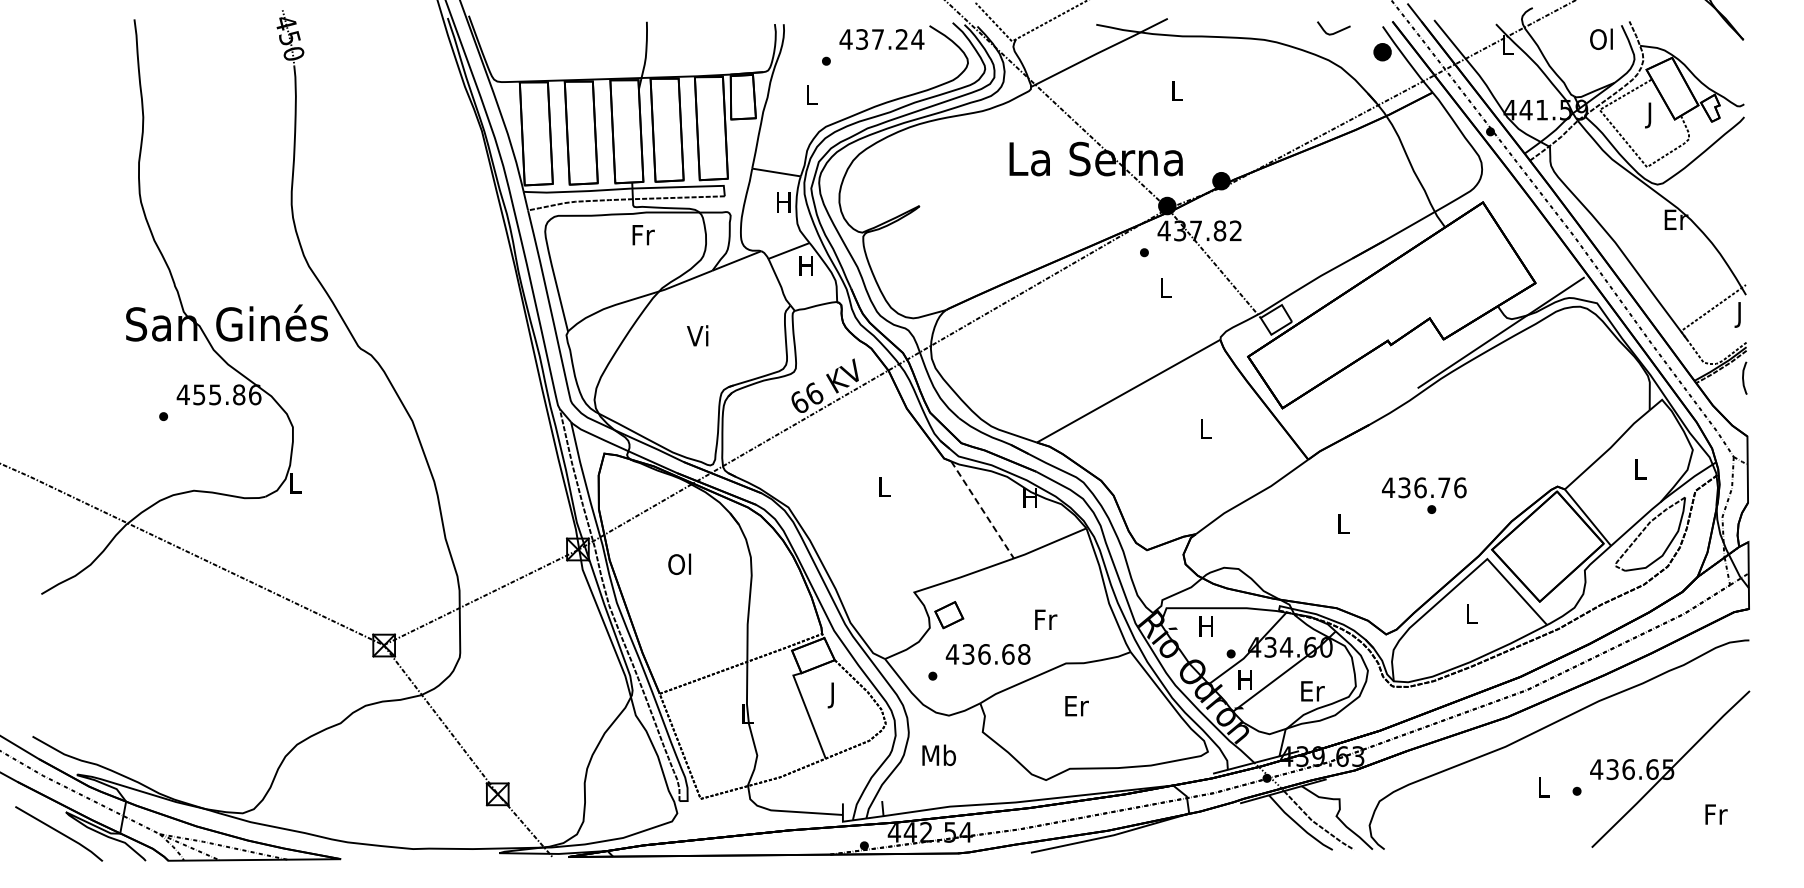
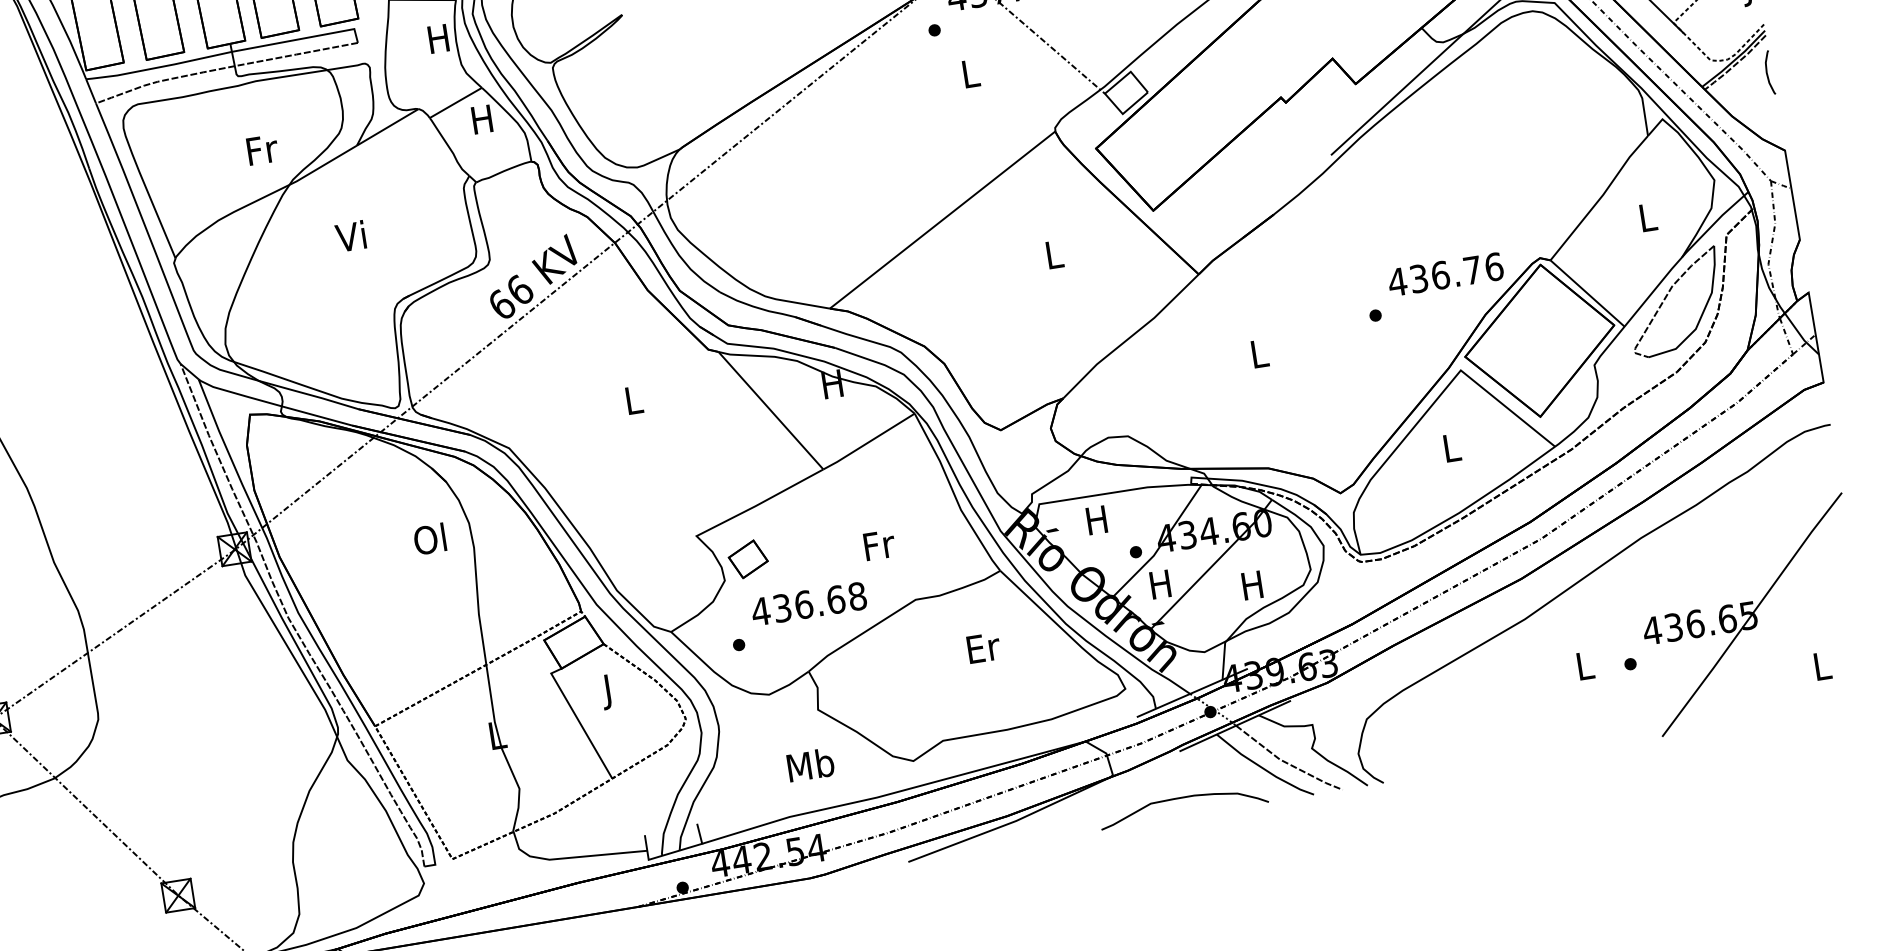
text: (643, 235) -> (262, 150), moved
text: (1424, 487) -> (1445, 274), moved
line: (982, 509) -> (770, 410), dashed -> solid
text: (679, 564) -> (429, 539), moved
text: (1312, 691) -> (1253, 585), Er -> H
text: (1076, 706) -> (983, 648), moved
text: (938, 755) -> (809, 765), moved
text: (1716, 814) -> (1823, 666), Fr -> L
curve: (1236, 838) -> (1182, 799), added

